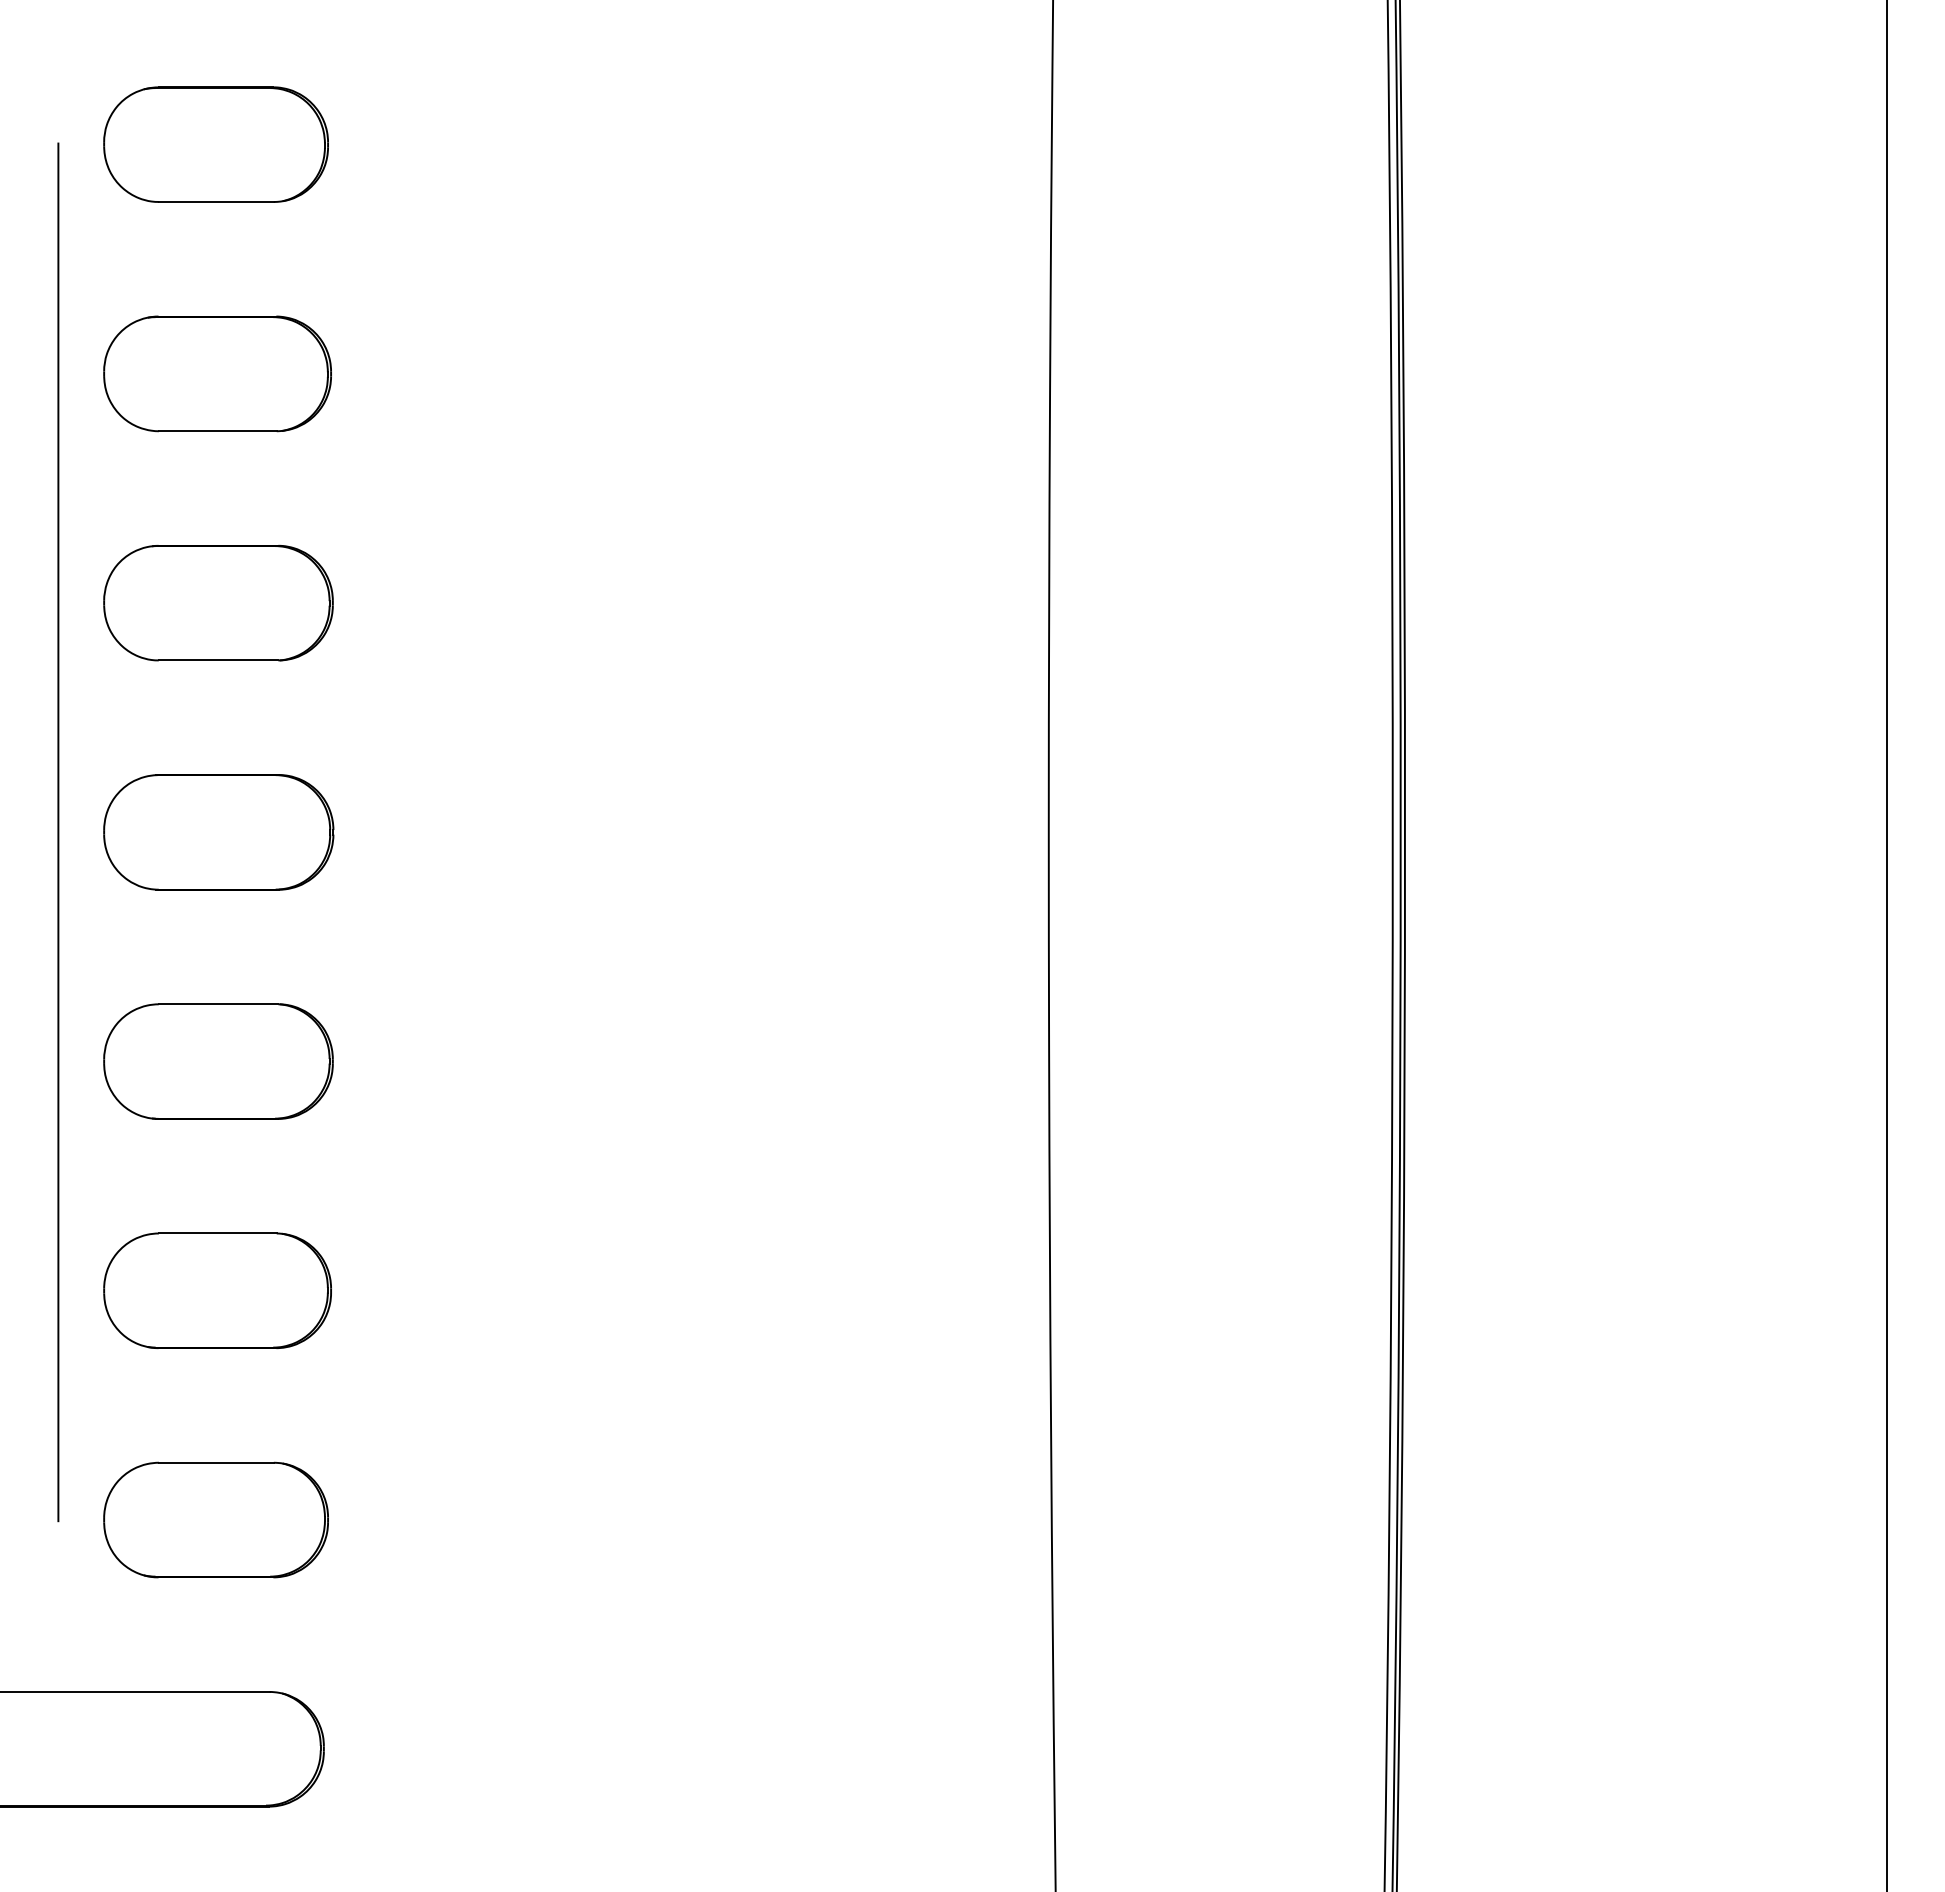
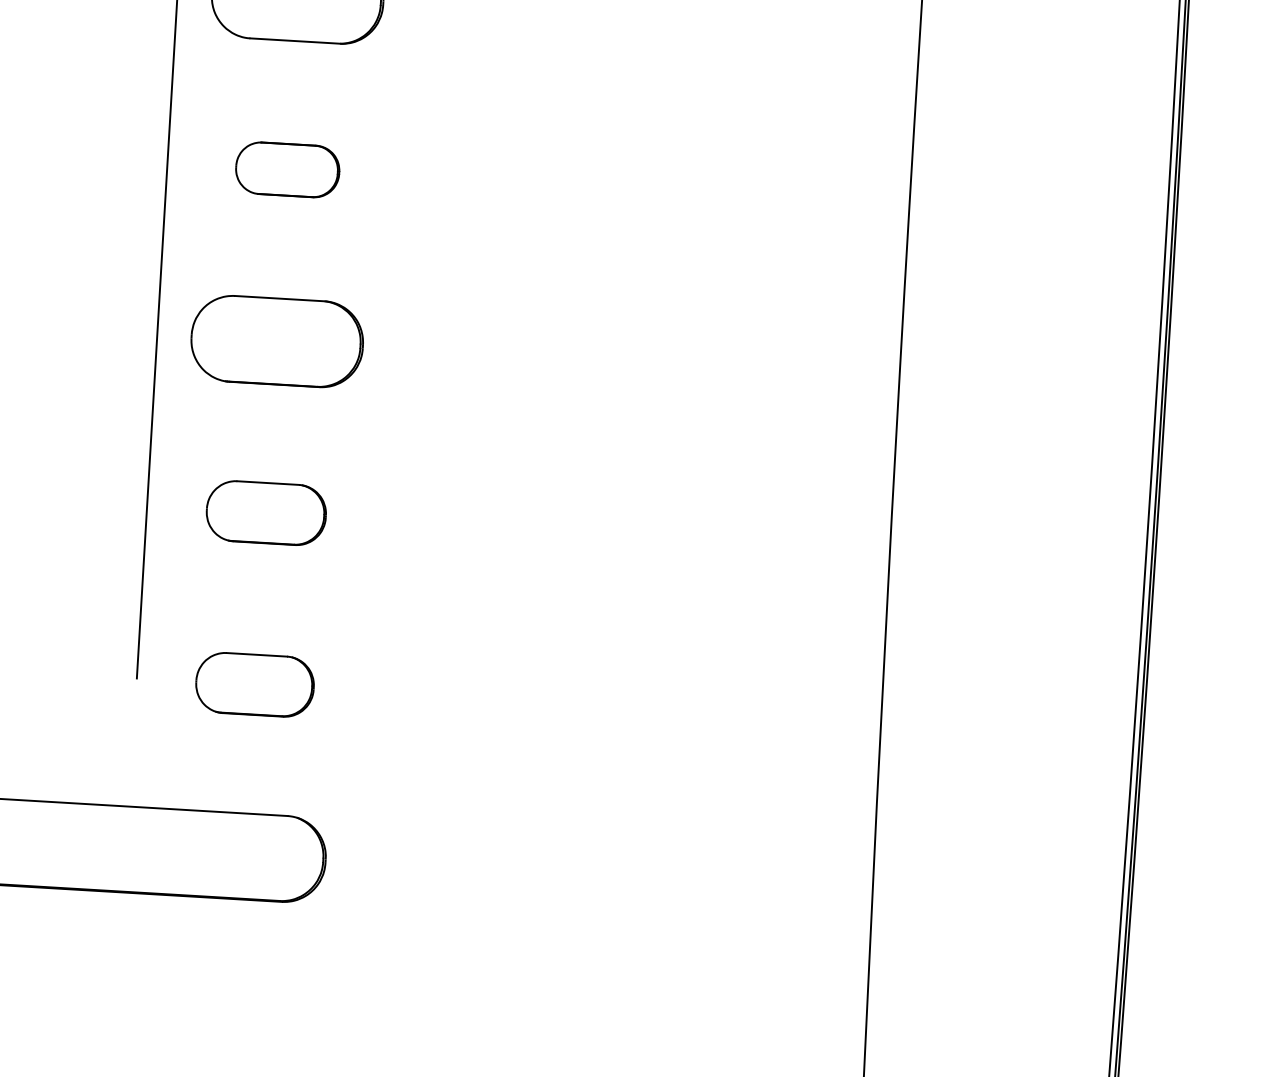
part: (218, 832) -> (287, 169), size x0.6
part: (217, 1290) -> (266, 512), size x0.7
part: (215, 1519) -> (254, 684), size x0.7

